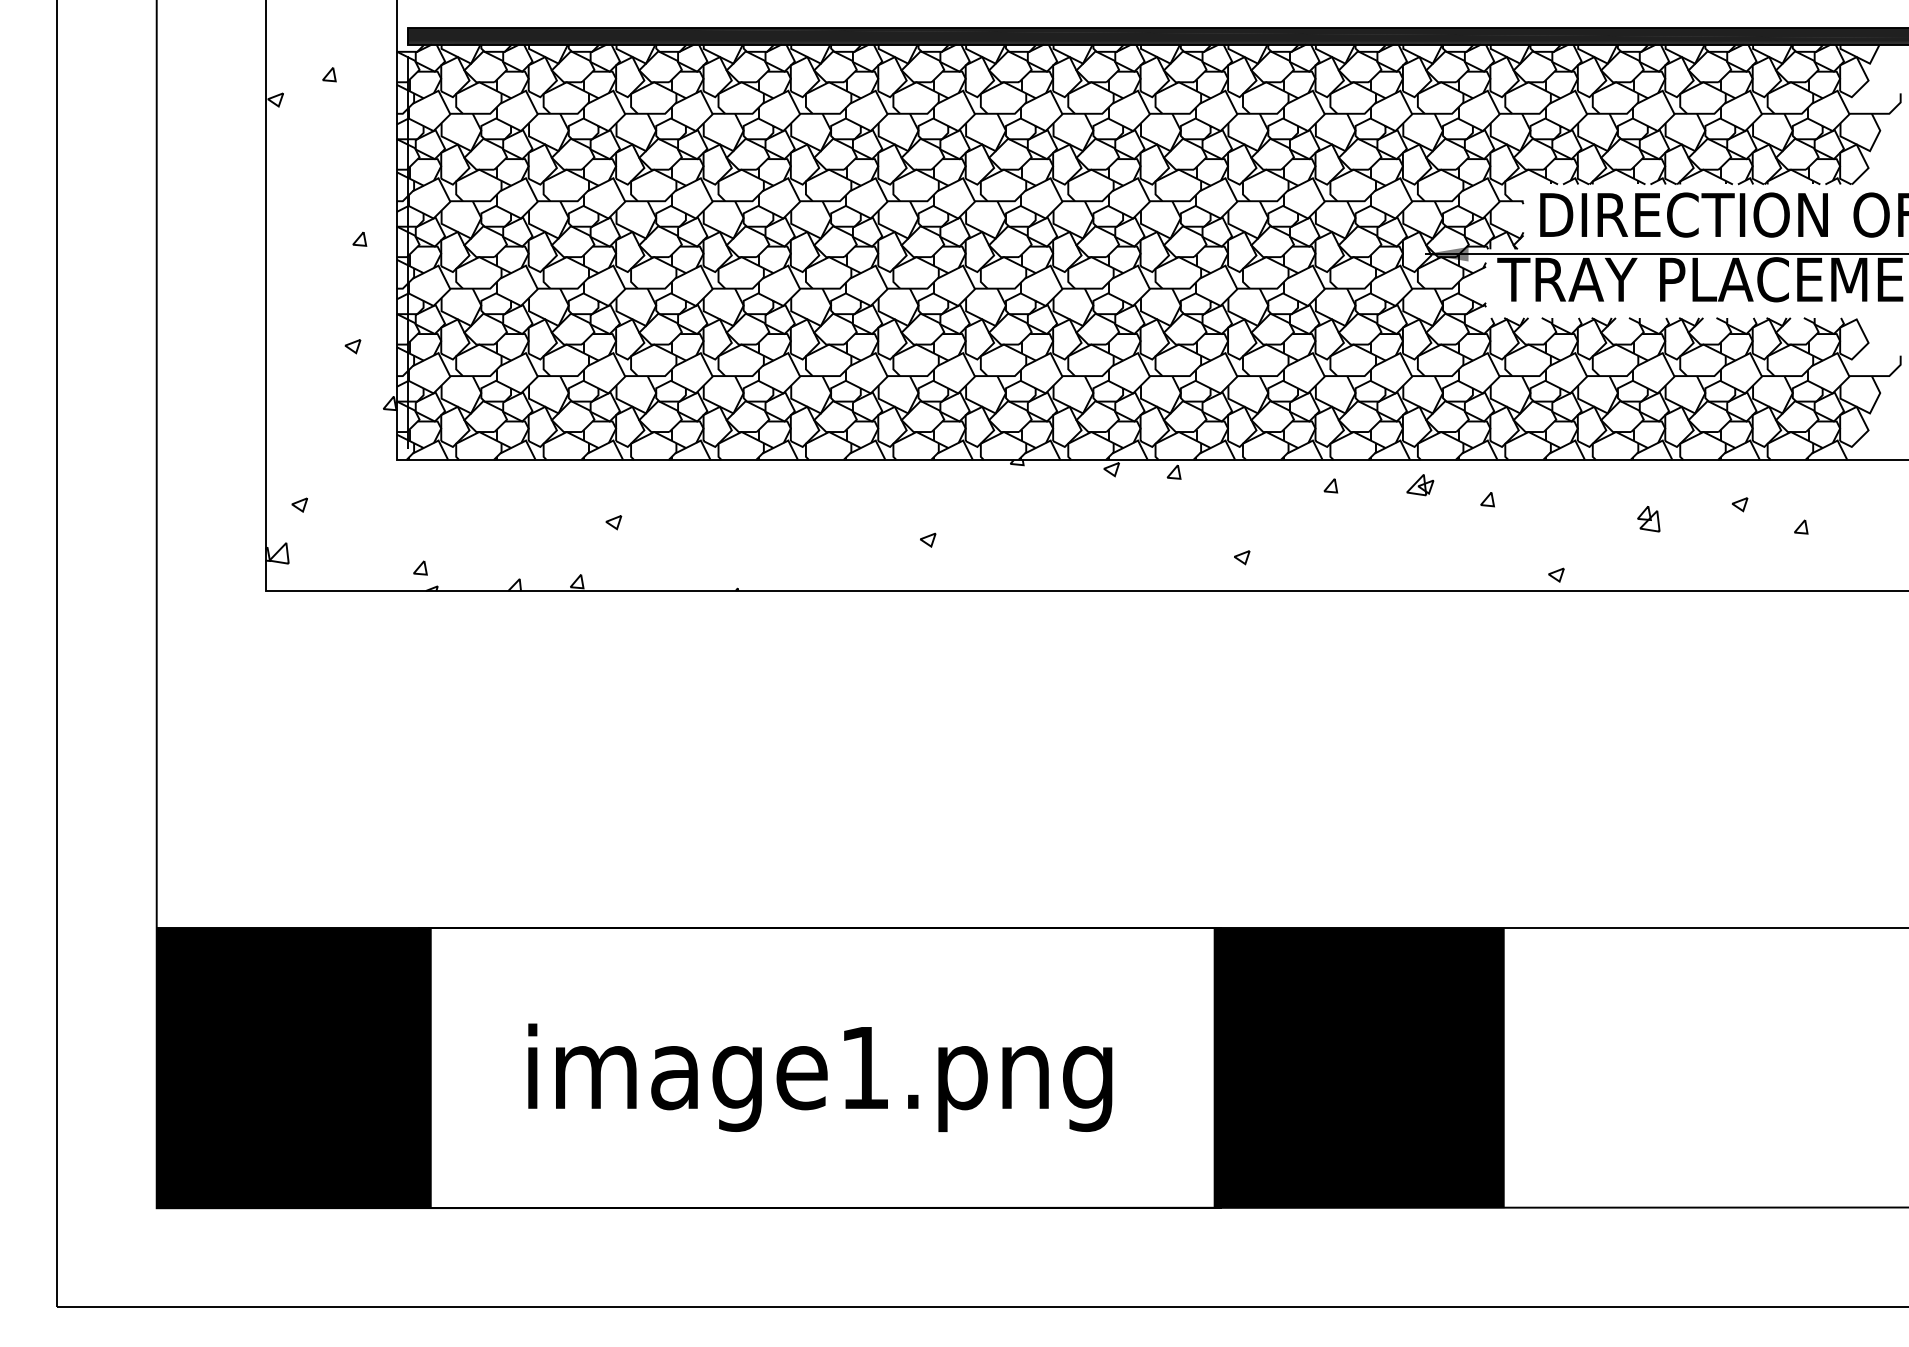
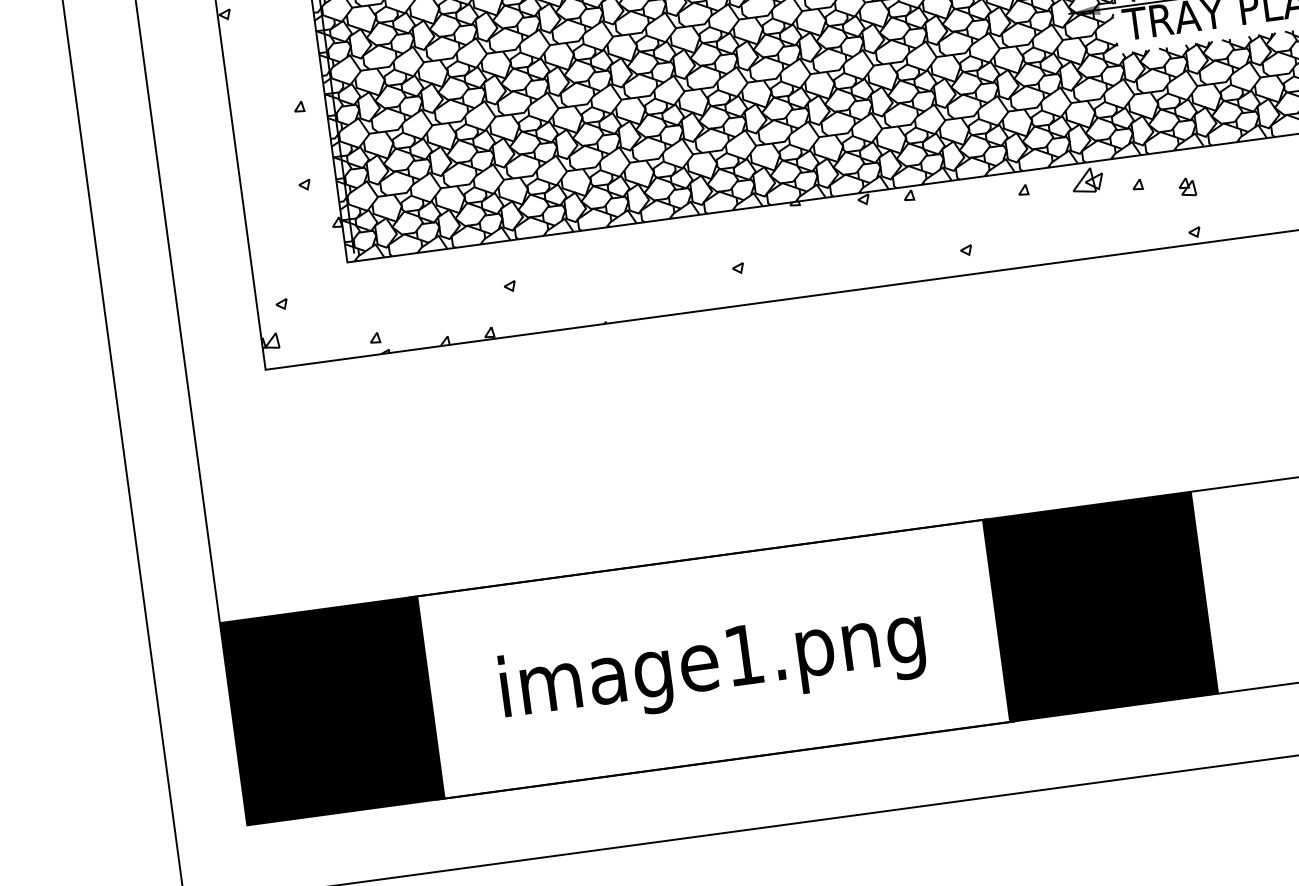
part: (1420, 485) -> (1087, 181), size x1.6
part: (1648, 519) -> (1187, 187), moved

